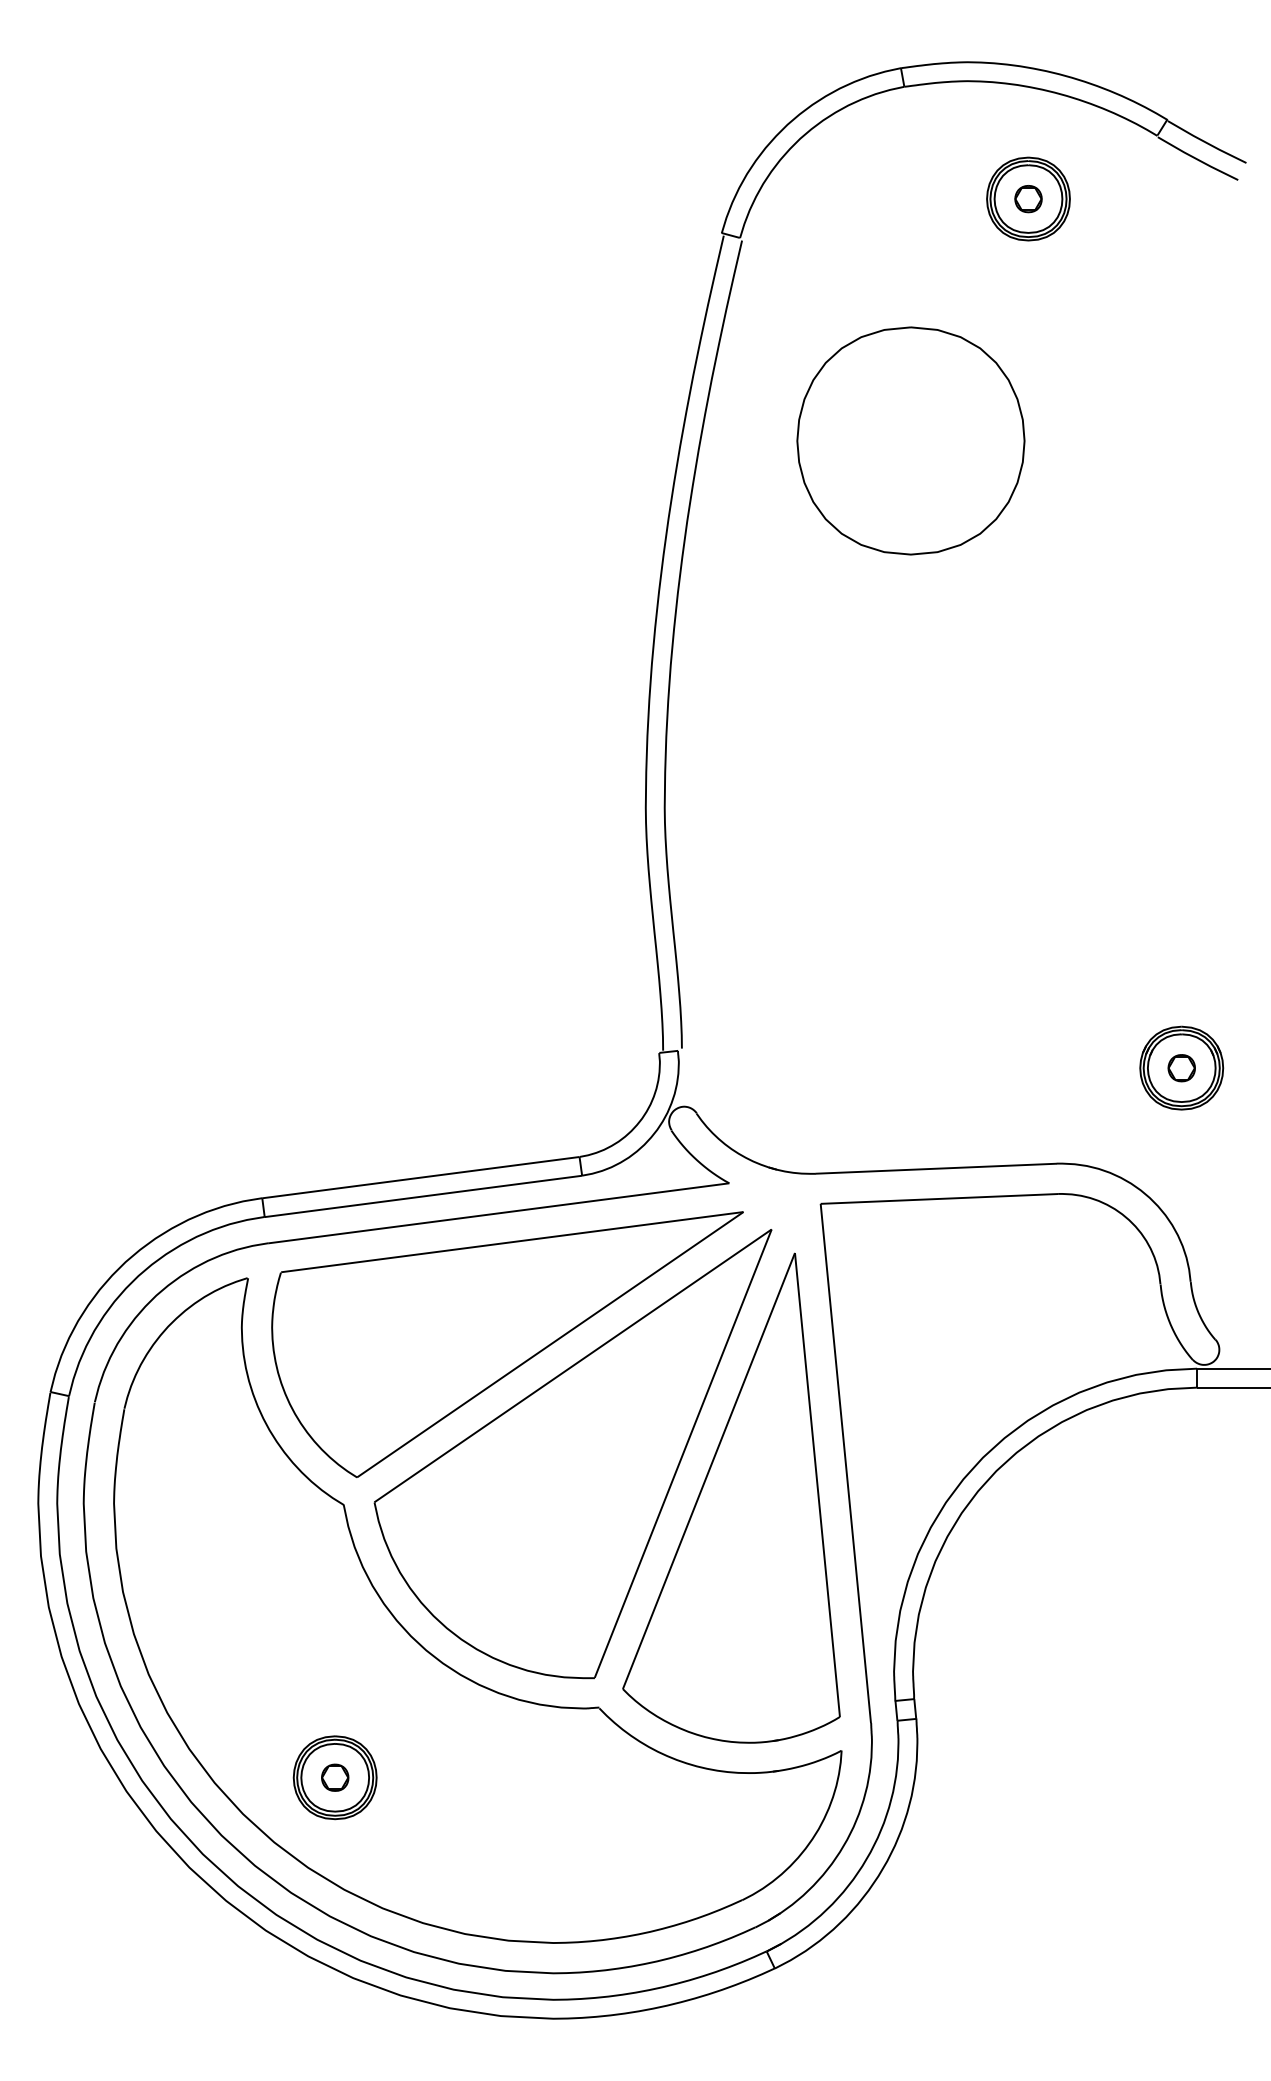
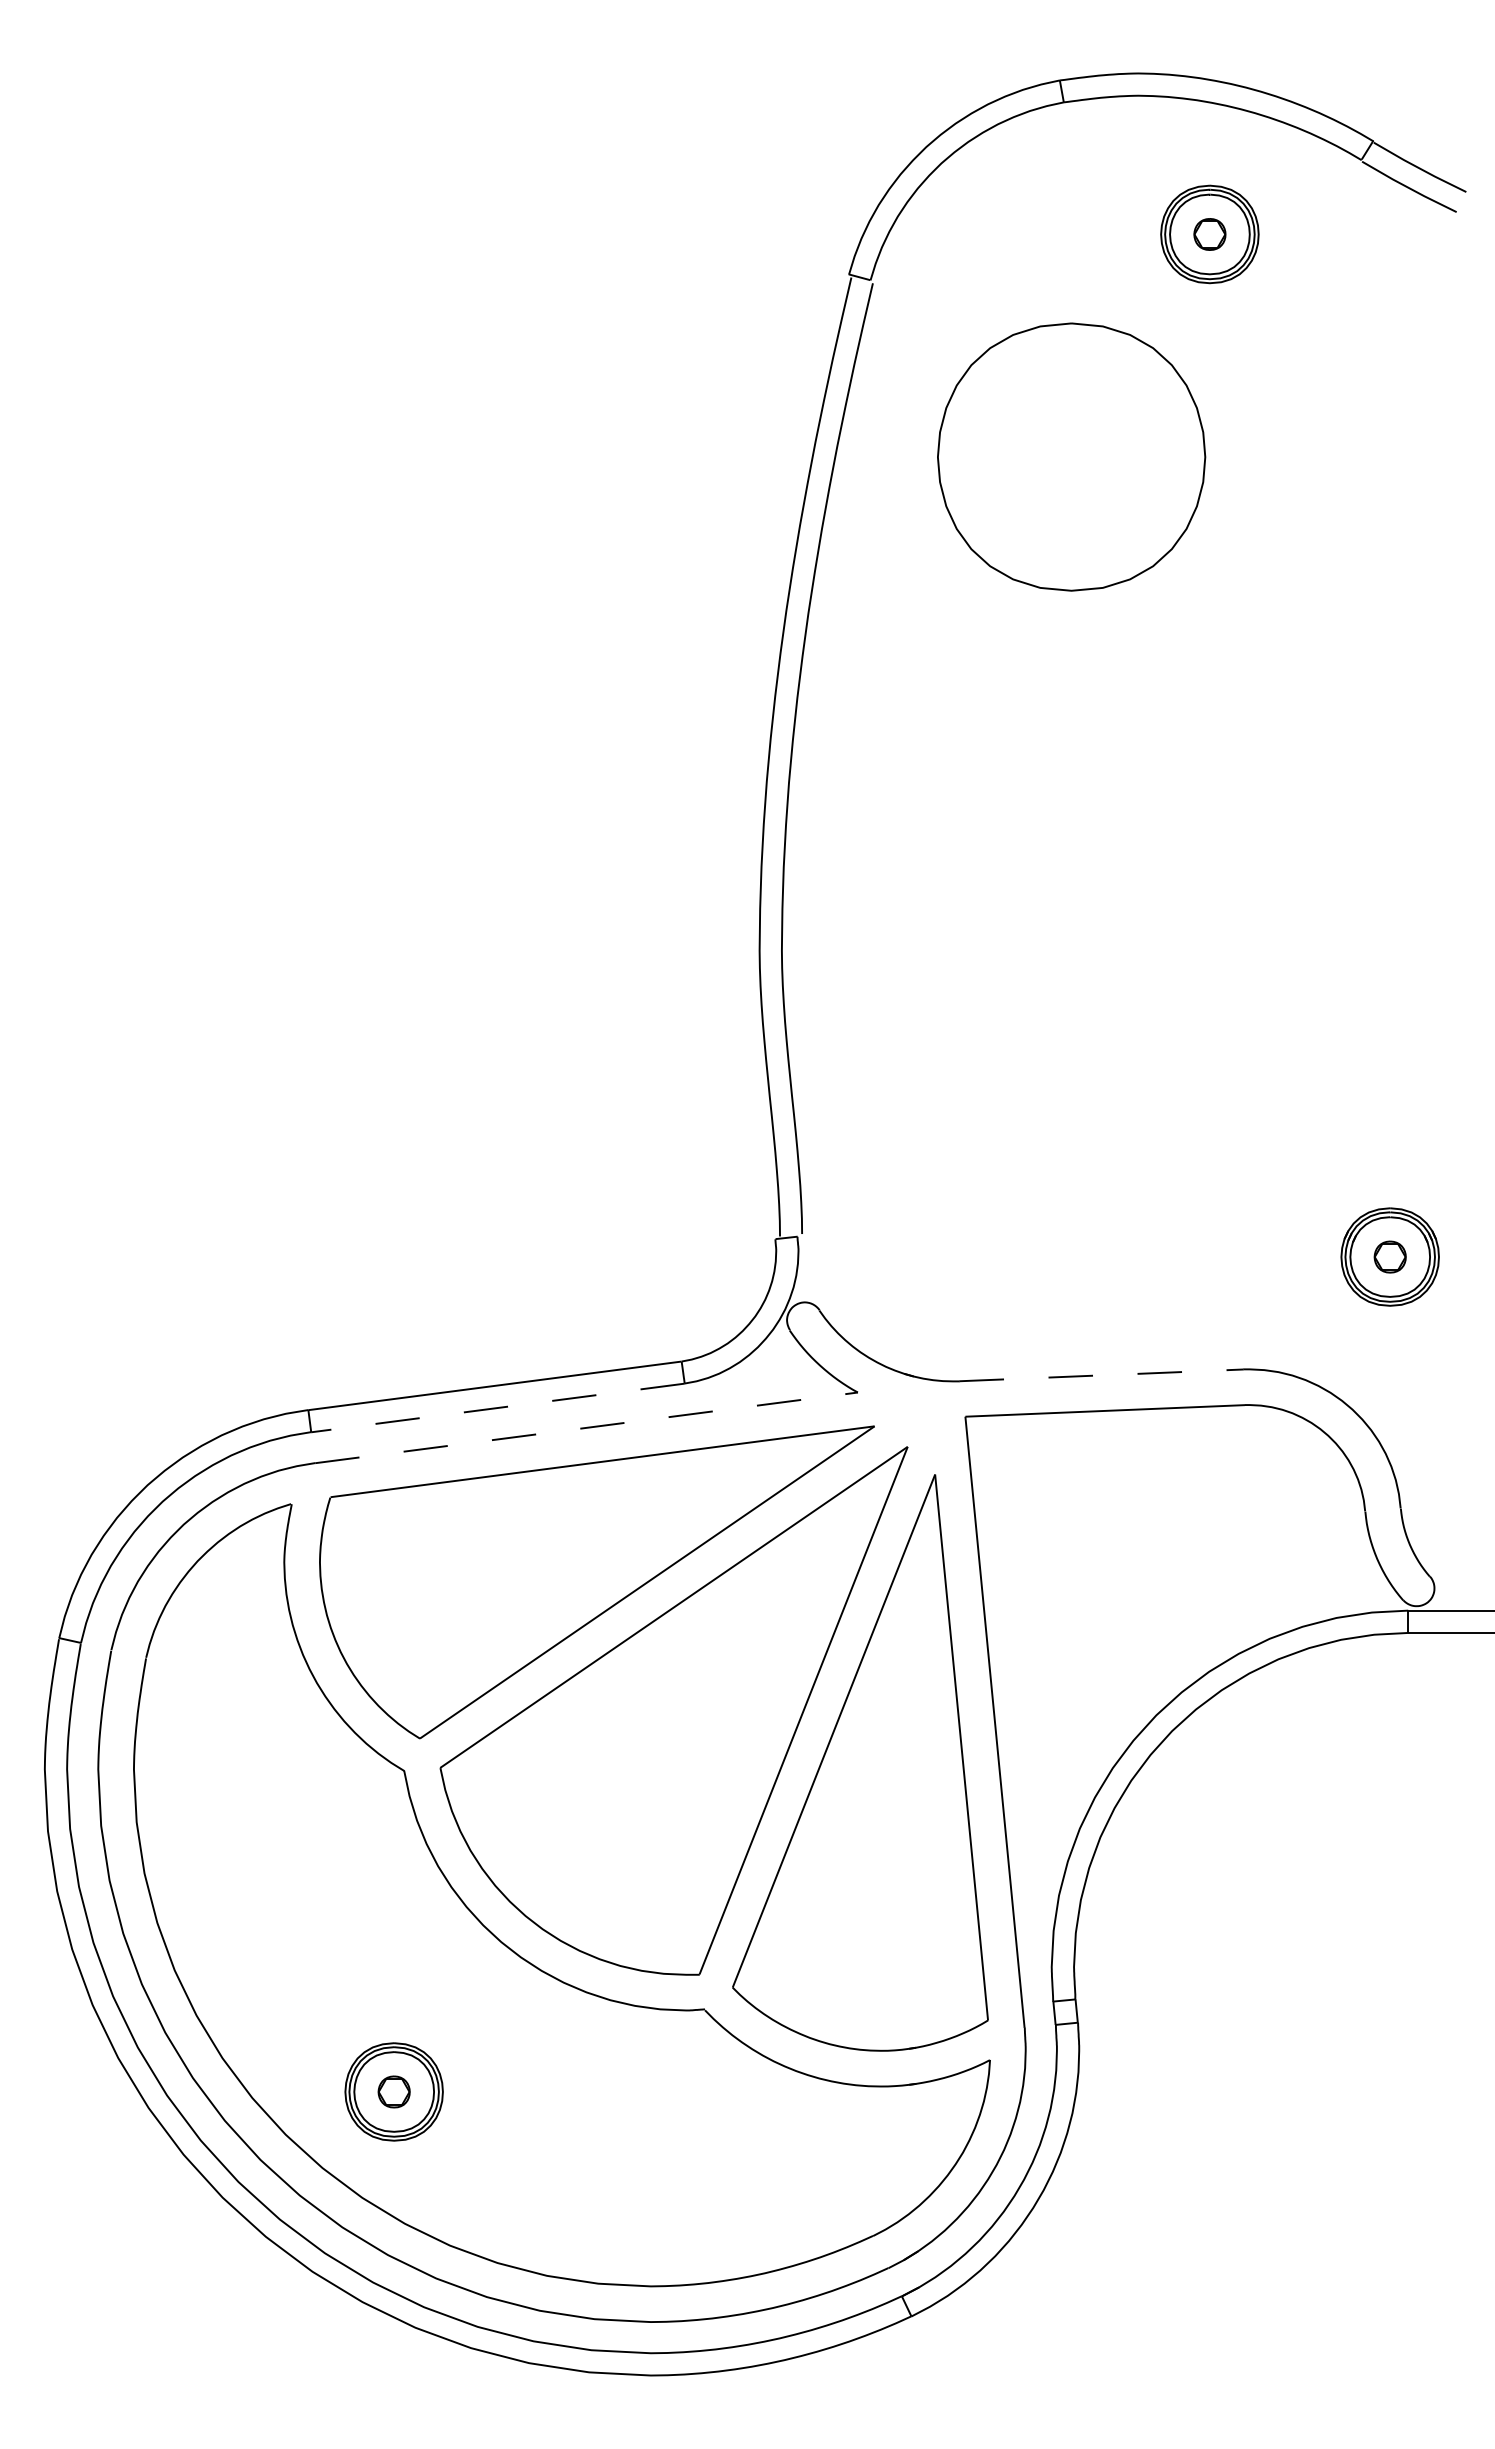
part: (910, 440) -> (1071, 456), moved
line: (936, 1168) -> (1101, 1375), solid -> dashed
line: (423, 1196) -> (497, 1408), solid -> dashed
line: (498, 1213) -> (586, 1427), solid -> dashed

